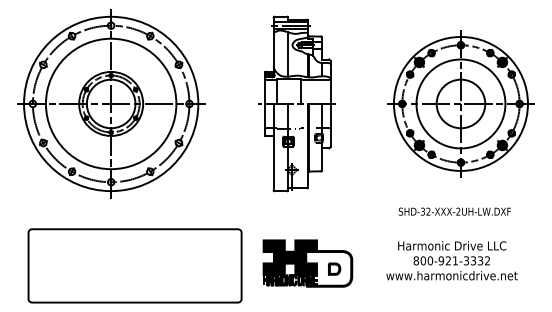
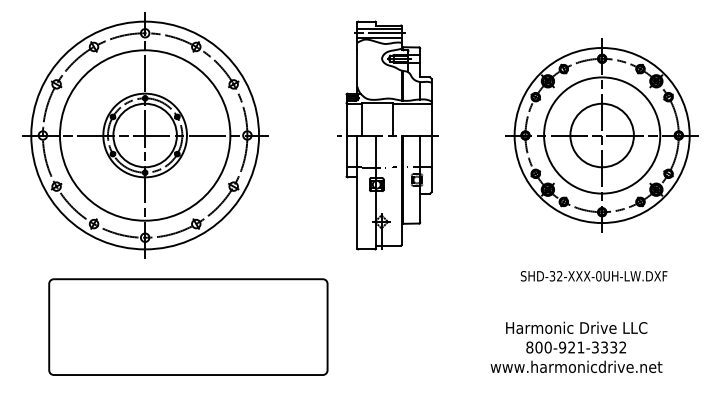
line: (287, 54) -> (375, 70), removed
text: (458, 211) -> (598, 276), SHD-32-XXX-2UH-LW.DXF -> SHD-32-XXX-0UH-LW.DXF
text: (452, 260) -> (576, 346), moved
part: (307, 263) -> (401, 343), removed
part: (135, 265) -> (188, 326), moved

